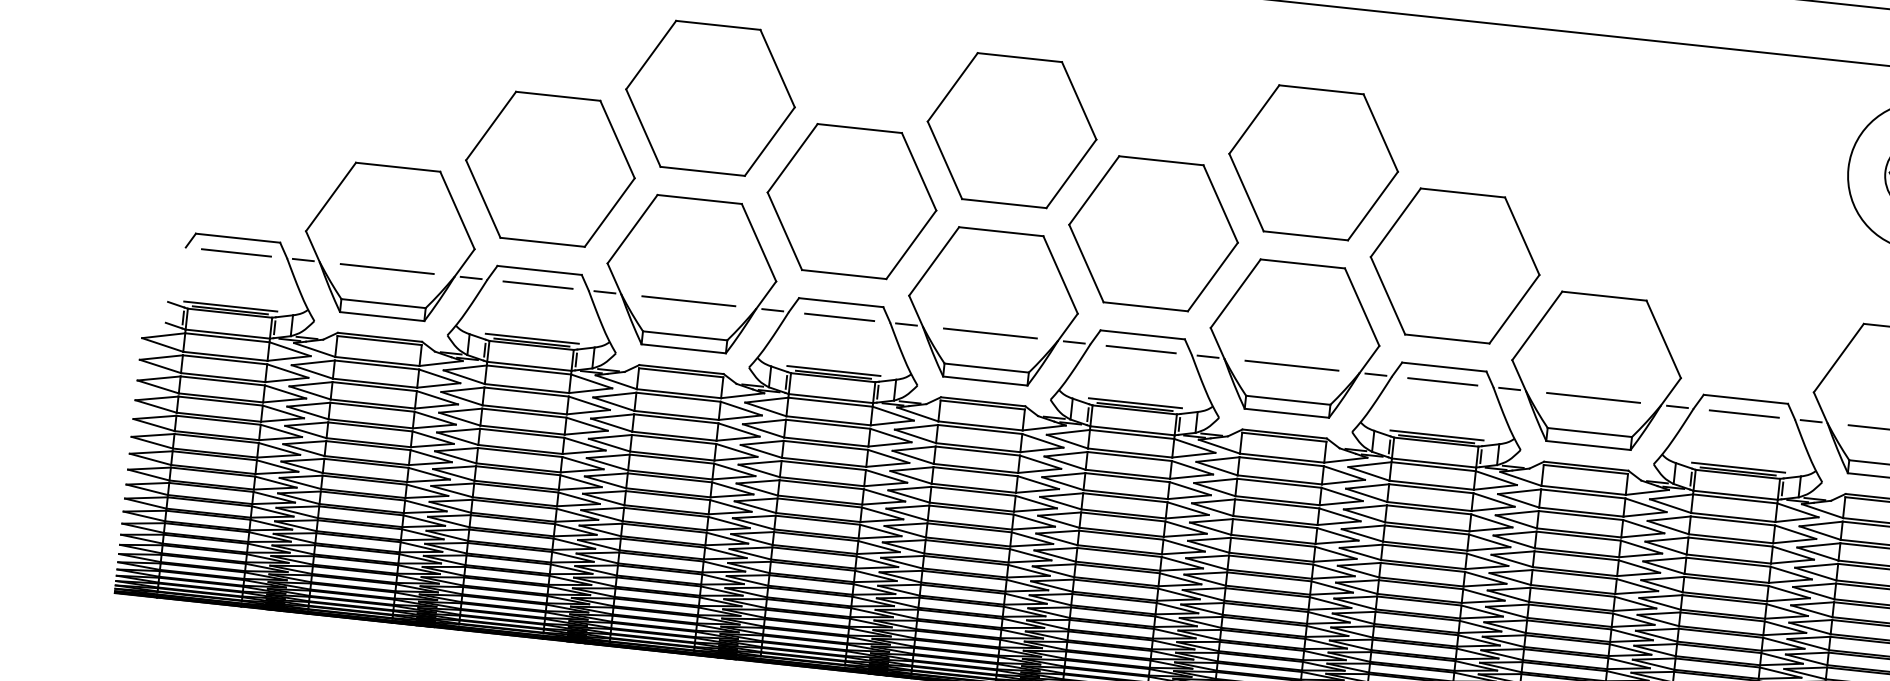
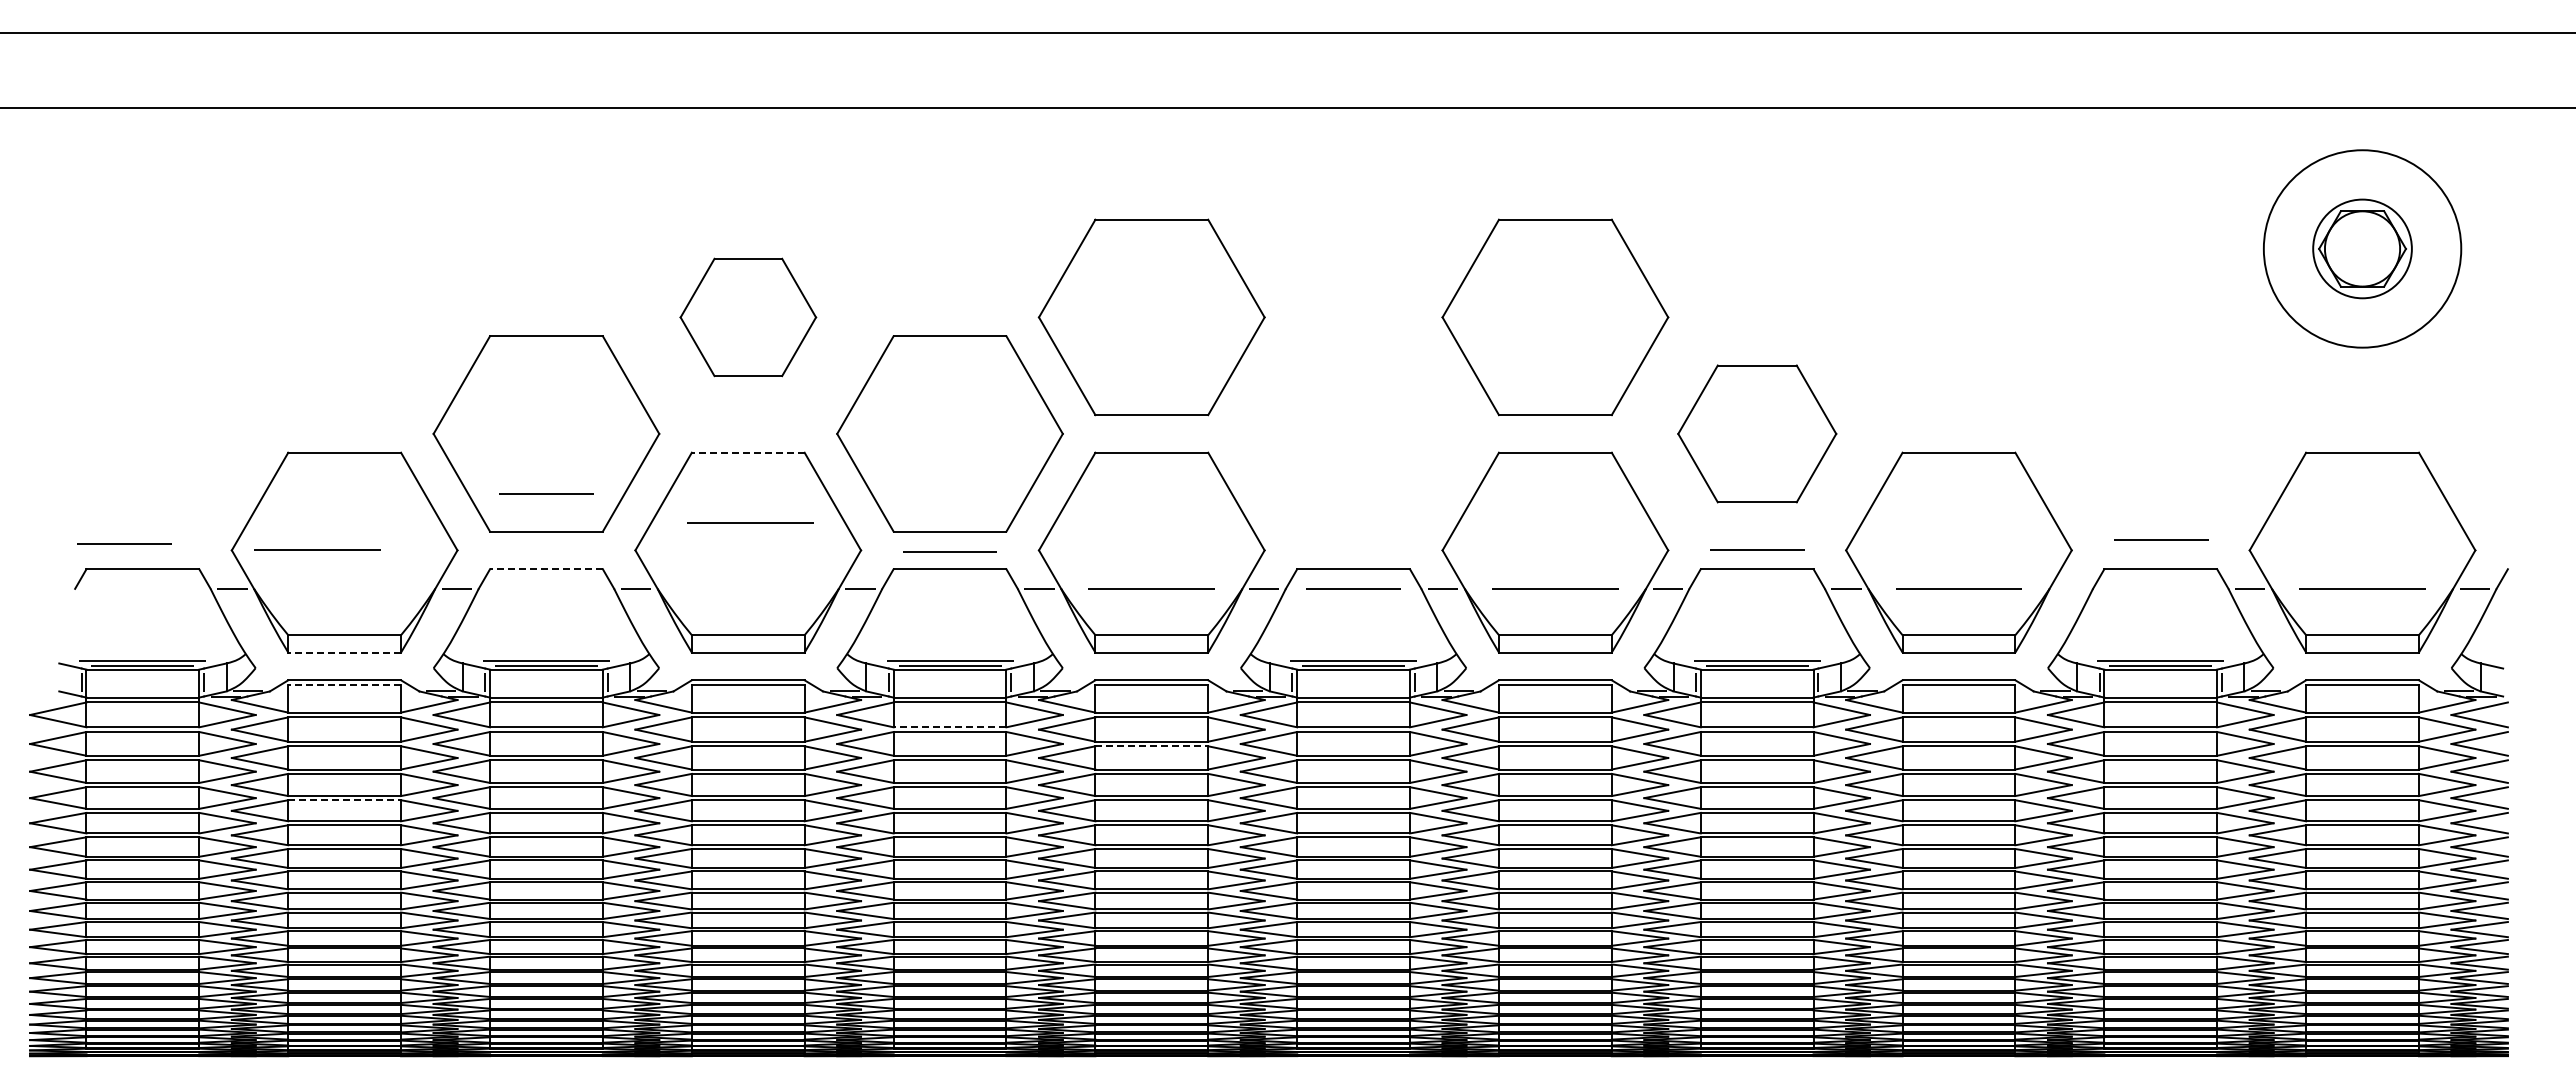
part: (710, 98) -> (748, 317), size x0.6
line: (699, 199) -> (747, 452), solid -> dashed
part: (1153, 233) -> (1353, 433), removed
line: (236, 252) -> (124, 543), moved
part: (1455, 265) -> (1757, 433), size x0.7
line: (387, 268) -> (317, 549), moved
line: (538, 270) -> (545, 569), solid -> dashed
line: (538, 284) -> (546, 493), moved
line: (689, 300) -> (750, 522), moved
line: (382, 316) -> (344, 652), solid -> dashed
line: (839, 317) -> (949, 551), moved
line: (379, 340) -> (344, 684), solid -> dashed
line: (1443, 381) -> (1757, 549), moved
line: (1677, 406) -> (2071, 588), removed
line: (1744, 413) -> (2161, 539), moved
line: (828, 420) -> (949, 727), solid -> dashed
line: (370, 427) -> (345, 800), solid -> dashed
line: (978, 451) -> (1152, 746), solid -> dashed

